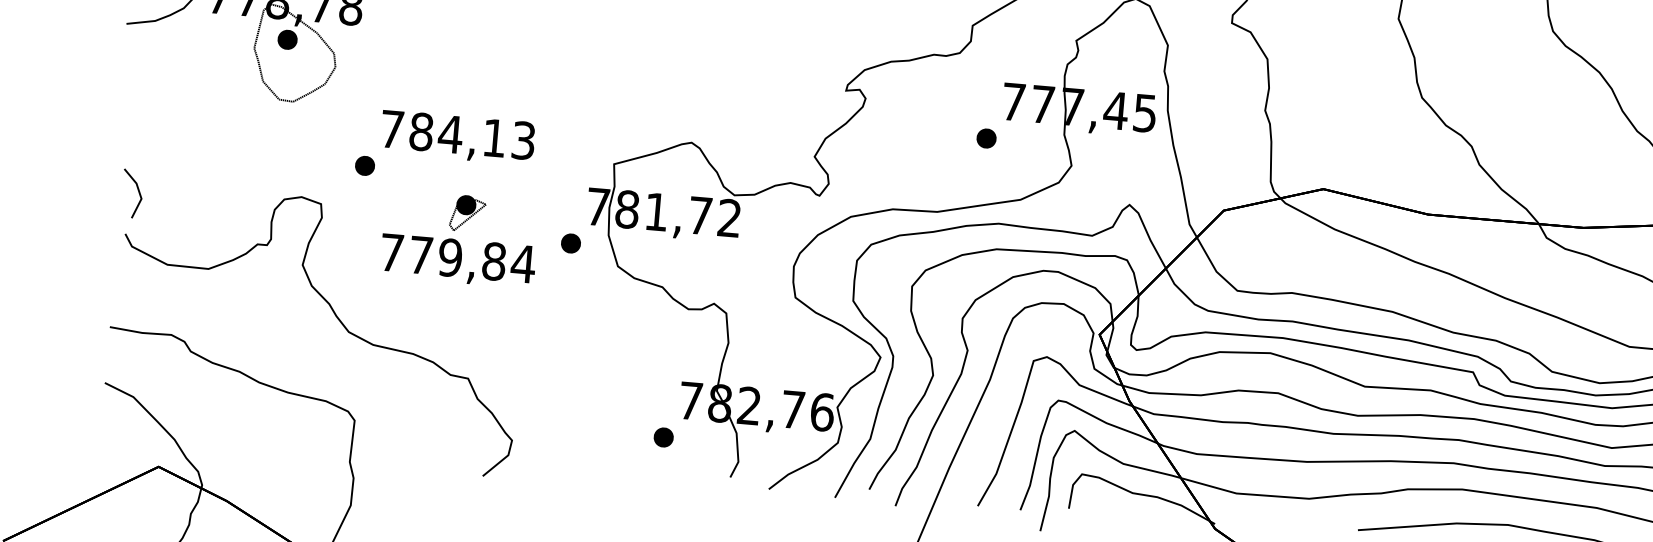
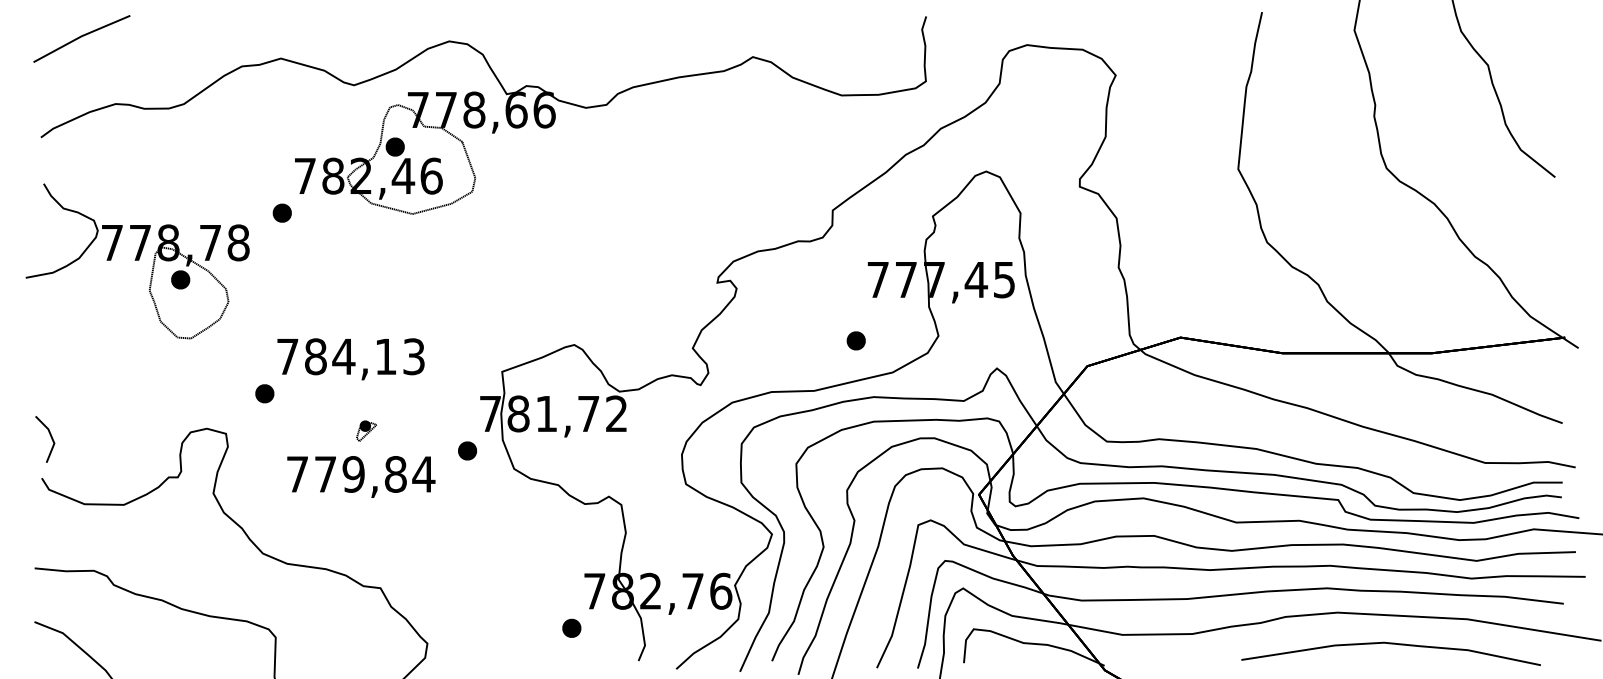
part: (985, 138) -> (855, 340), moved
part: (467, 213) -> (366, 430), size x0.6

